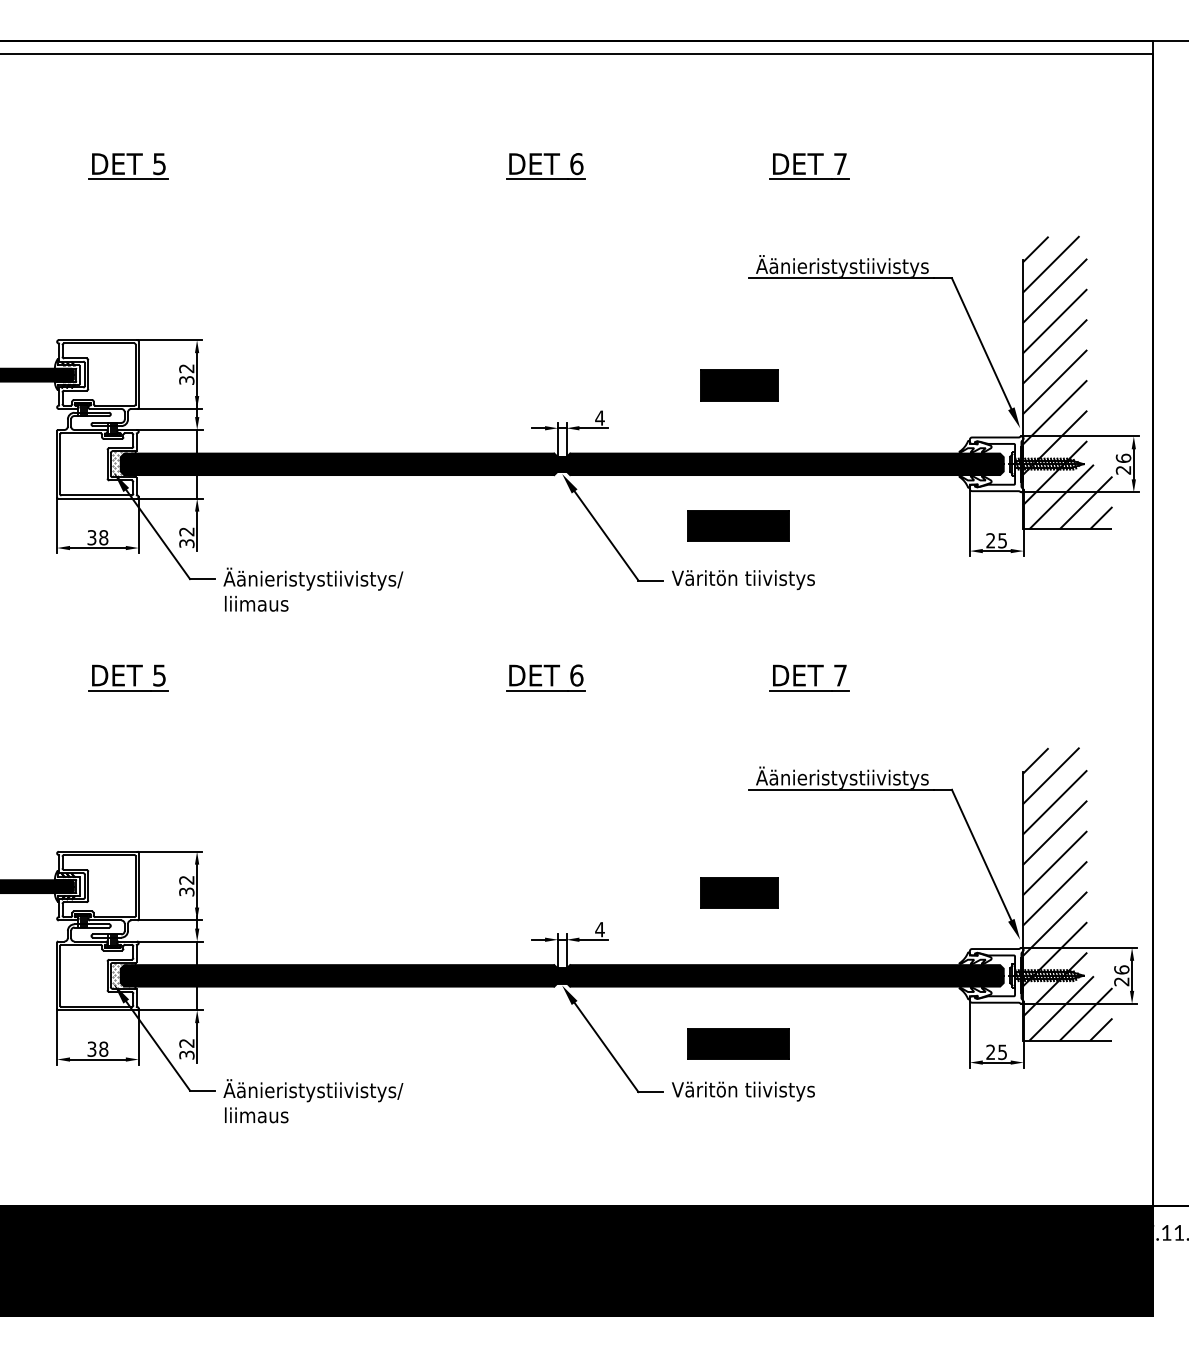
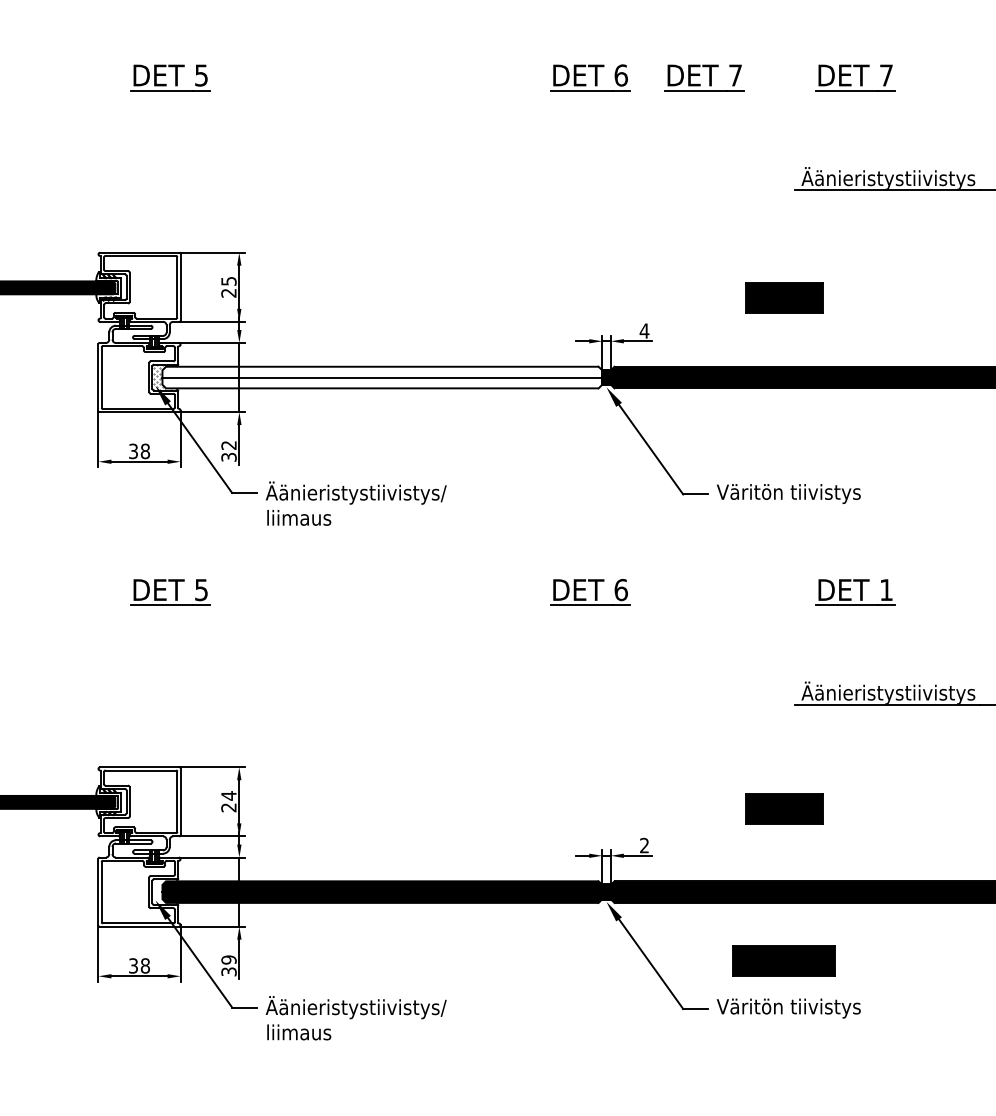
part: (659, 166) -> (704, 77), added
text: (186, 374) -> (228, 287), 32 -> 25
fill: (338, 464) -> (381, 377), removed
part: (738, 525) -> (783, 439), removed
text: (840, 675) -> (886, 589), 7 -> 1
text: (186, 885) -> (228, 801), 32 -> 24
text: (599, 929) -> (644, 845), 4 -> 2
hatch: (123, 975) -> (165, 891), removed
text: (186, 1042) -> (228, 959), 32 -> 39

